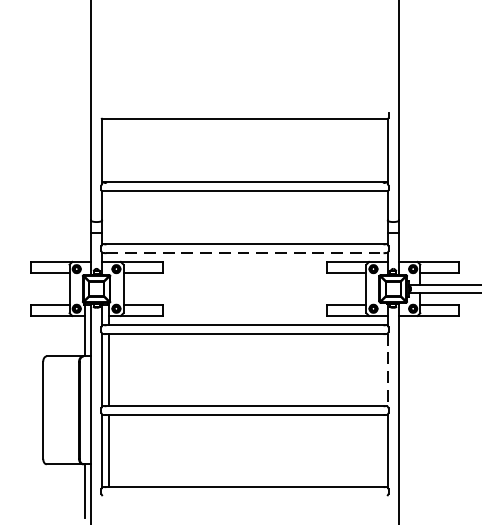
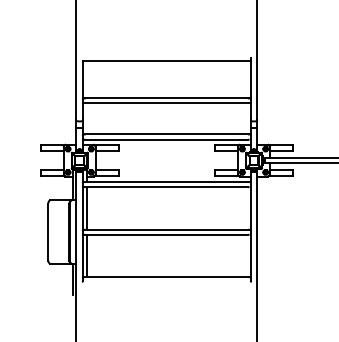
line: (246, 252) -> (167, 139), dashed -> solid
line: (387, 370) -> (250, 208), dashed -> solid

